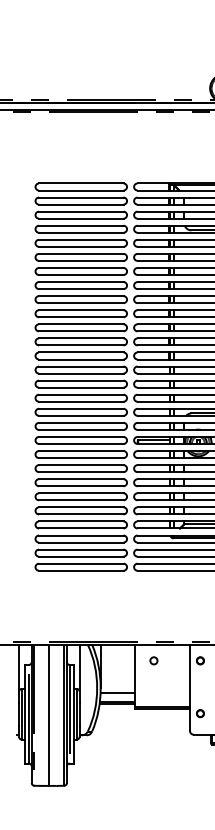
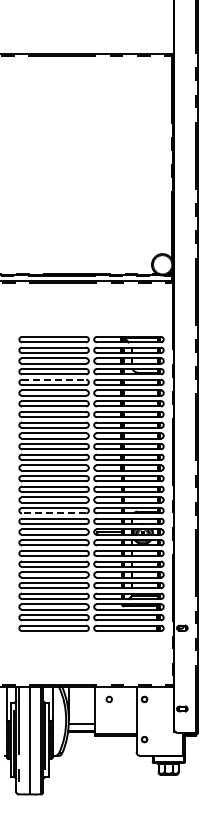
line: (81, 239) -> (54, 379), solid -> dashed
line: (80, 415) -> (53, 513), solid -> dashed

